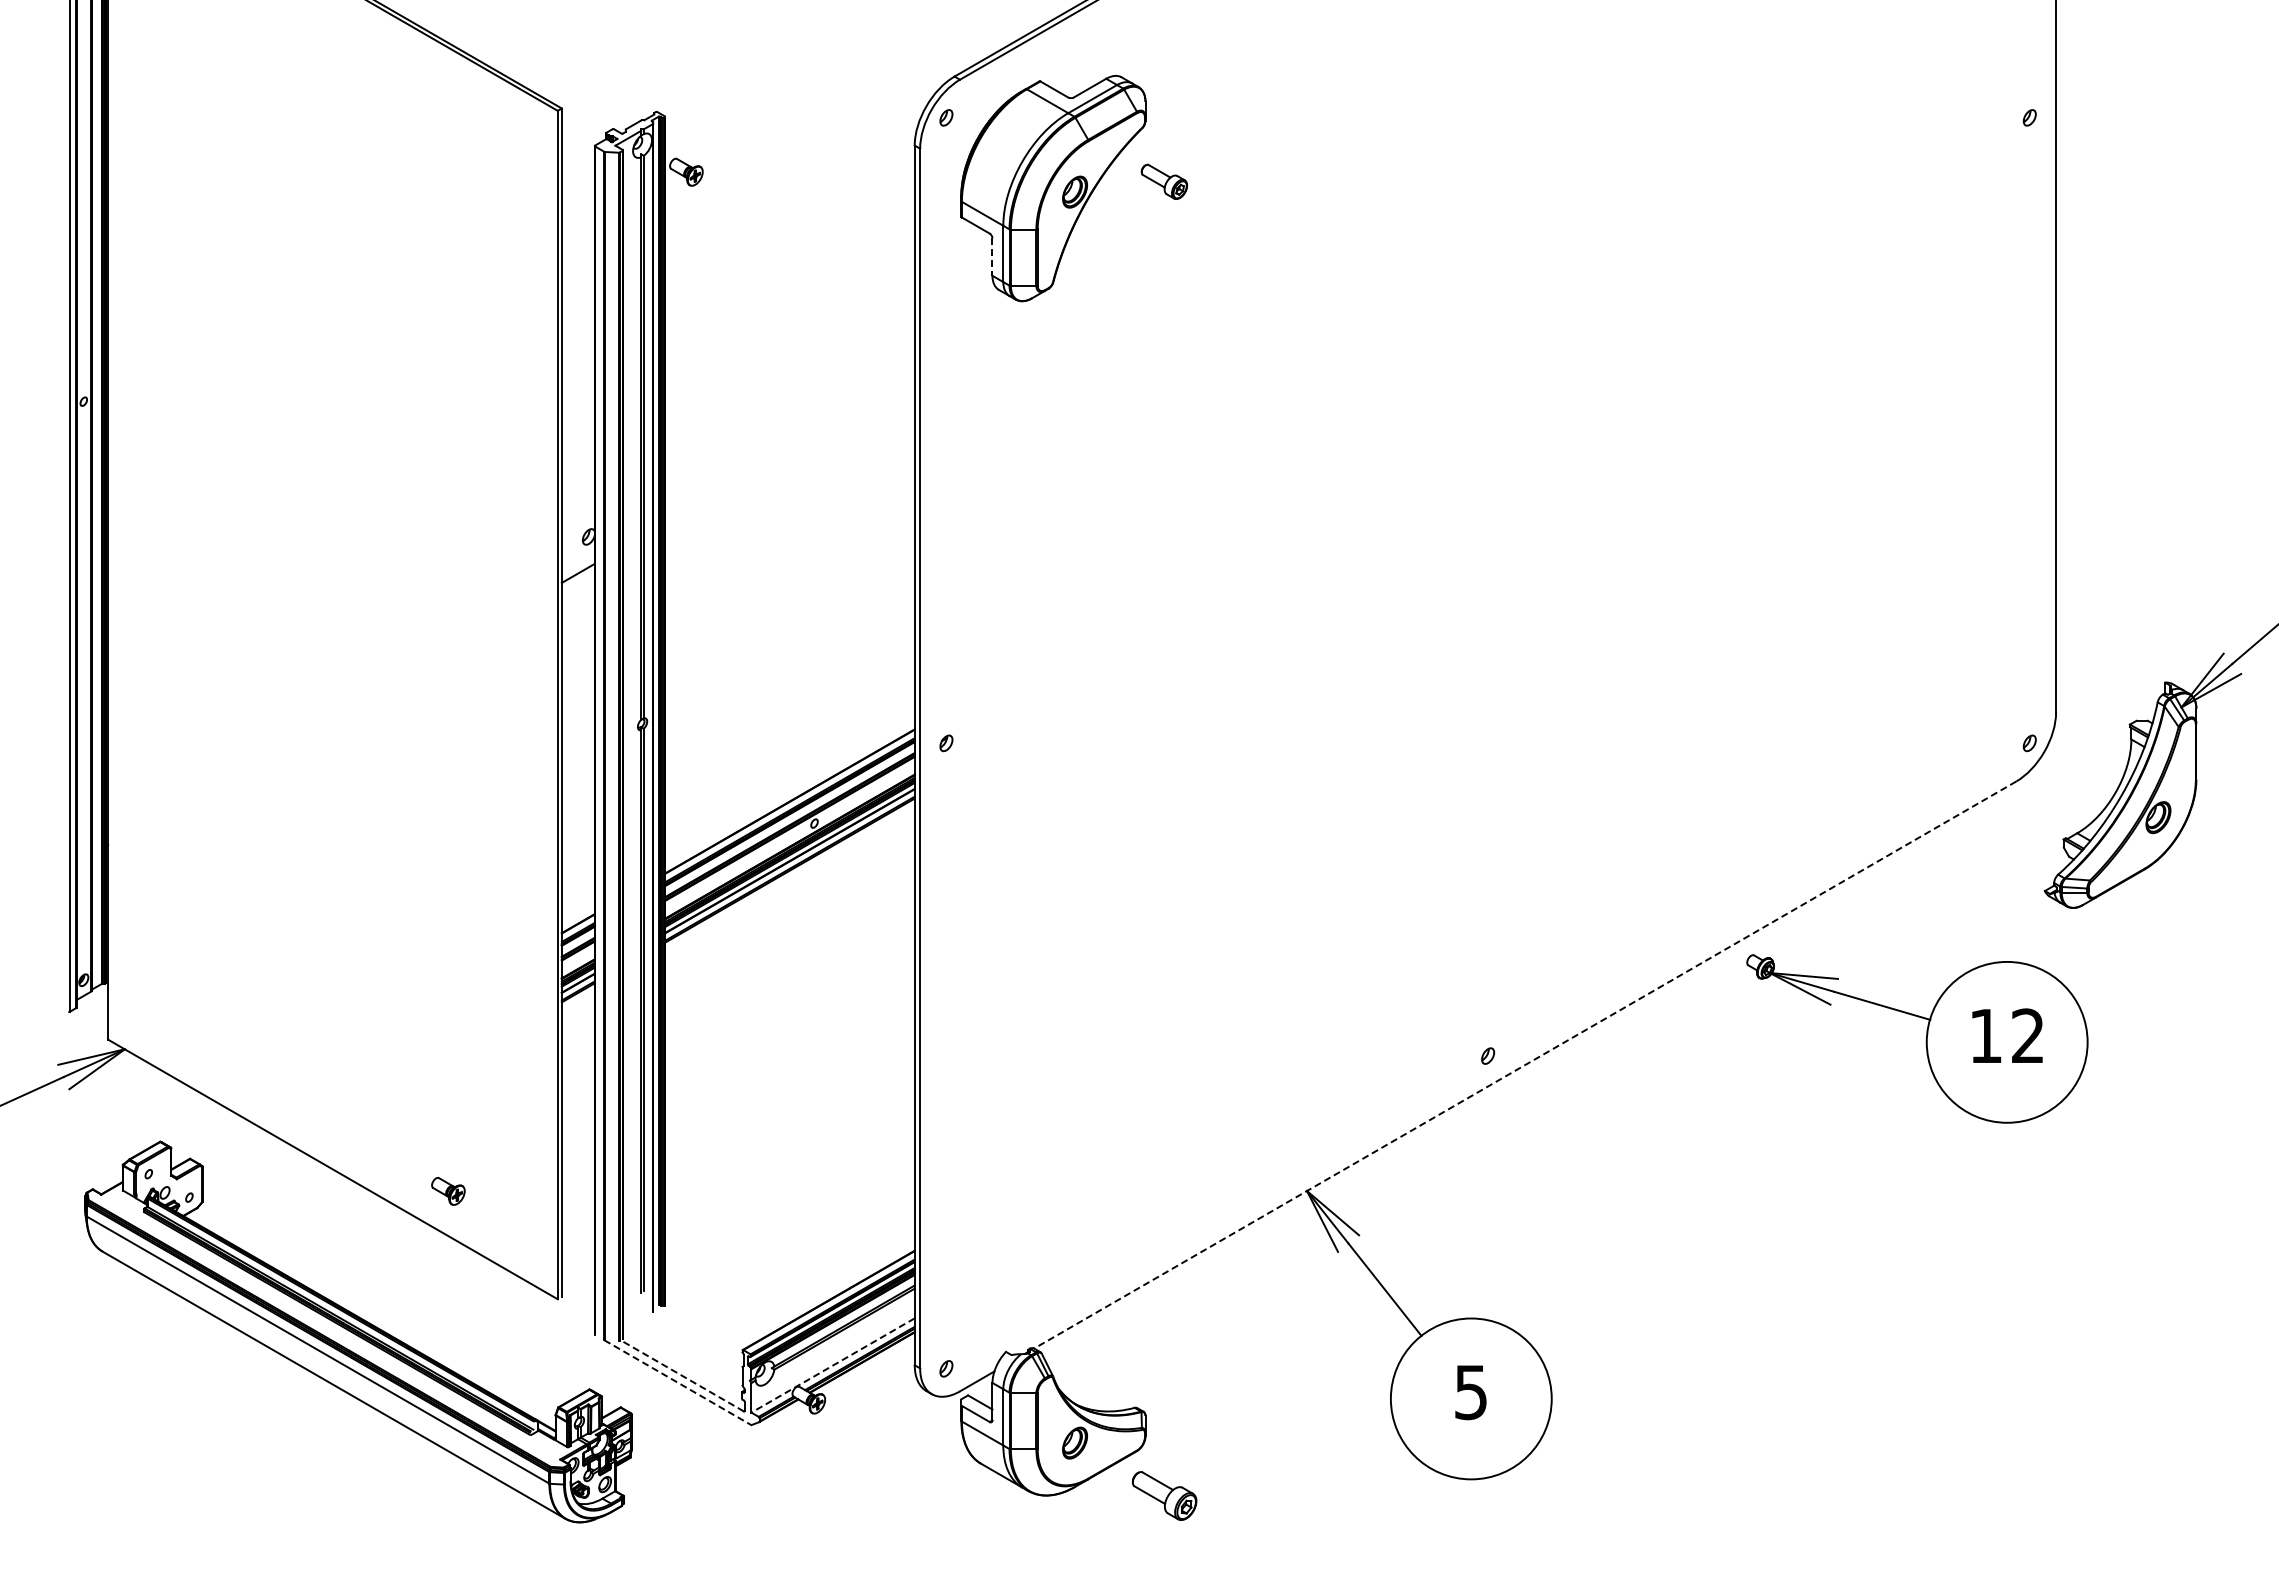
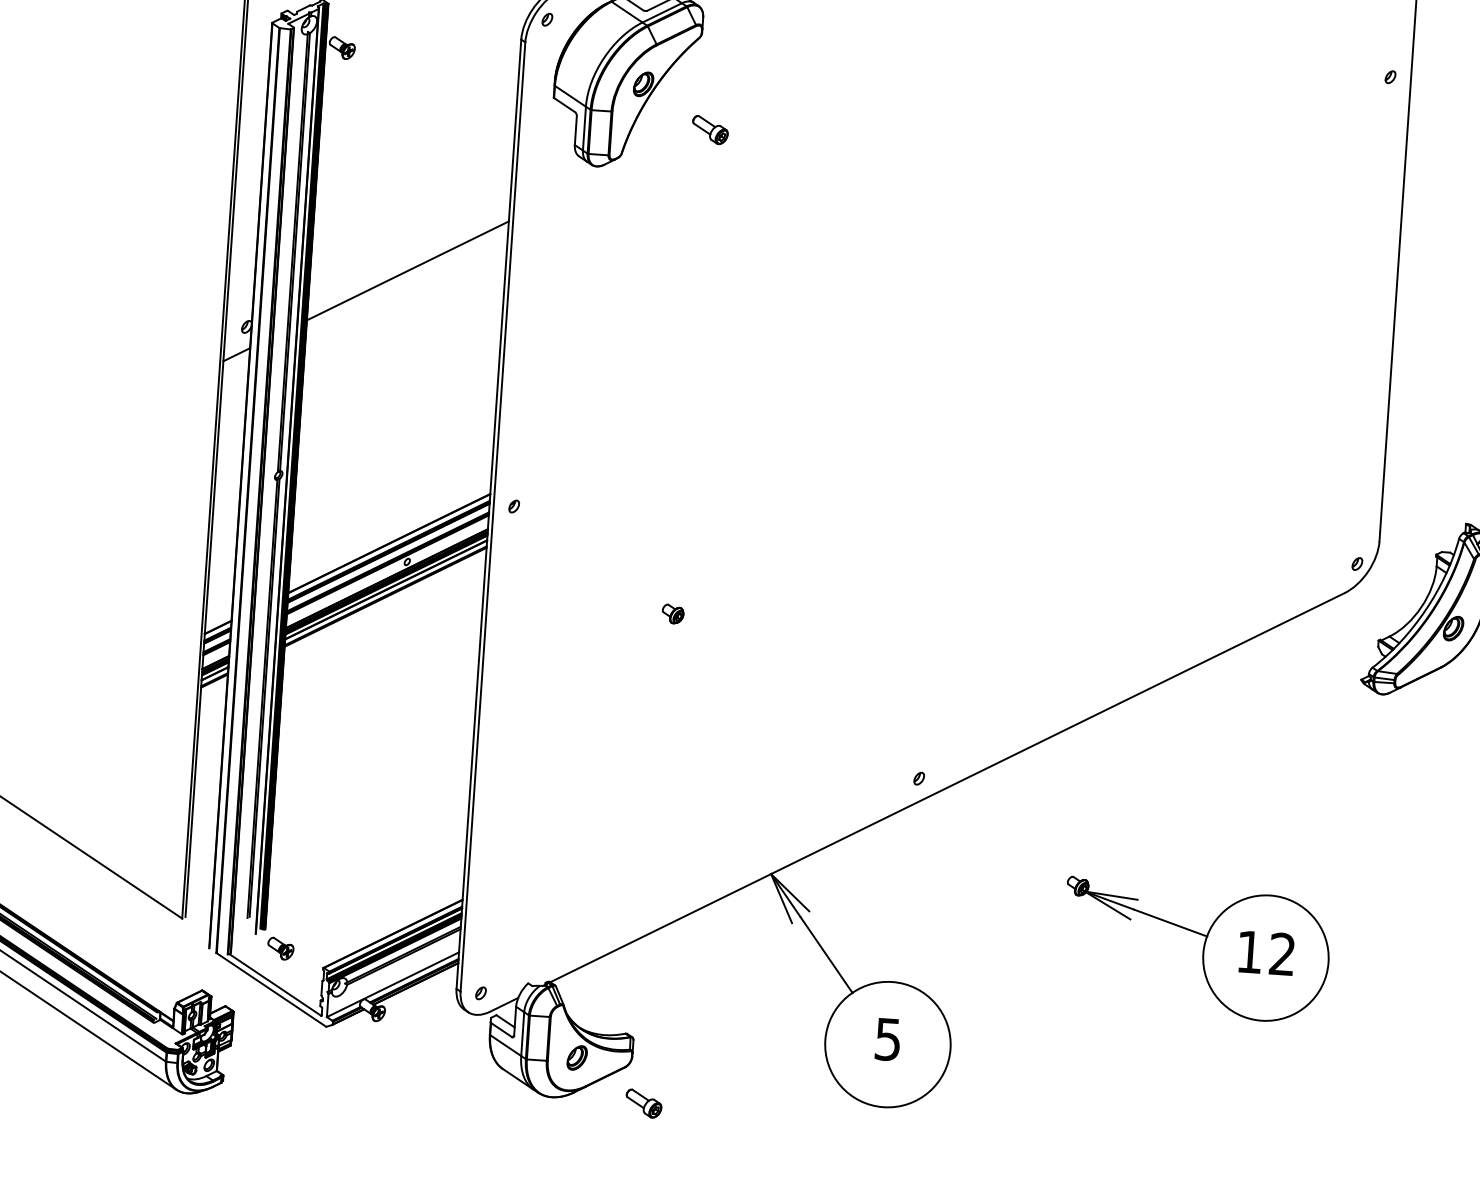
part: (1163, 181) -> (709, 129), moved
line: (992, 257) -> (575, 130), dashed -> solid
line: (789, 451) -> (407, 271), added
part: (1158, 866) -> (672, 613), added
part: (1925, 1038) -> (1202, 950), moved
line: (1524, 1065) -> (947, 787), dashed -> solid
part: (448, 1190) -> (280, 948), moved
line: (832, 1365) -> (392, 984), dashed -> solid
line: (682, 1375) -> (275, 984), dashed -> solid
line: (677, 1382) -> (271, 989), dashed -> solid
part: (1163, 1495) -> (643, 1103), size x0.71

